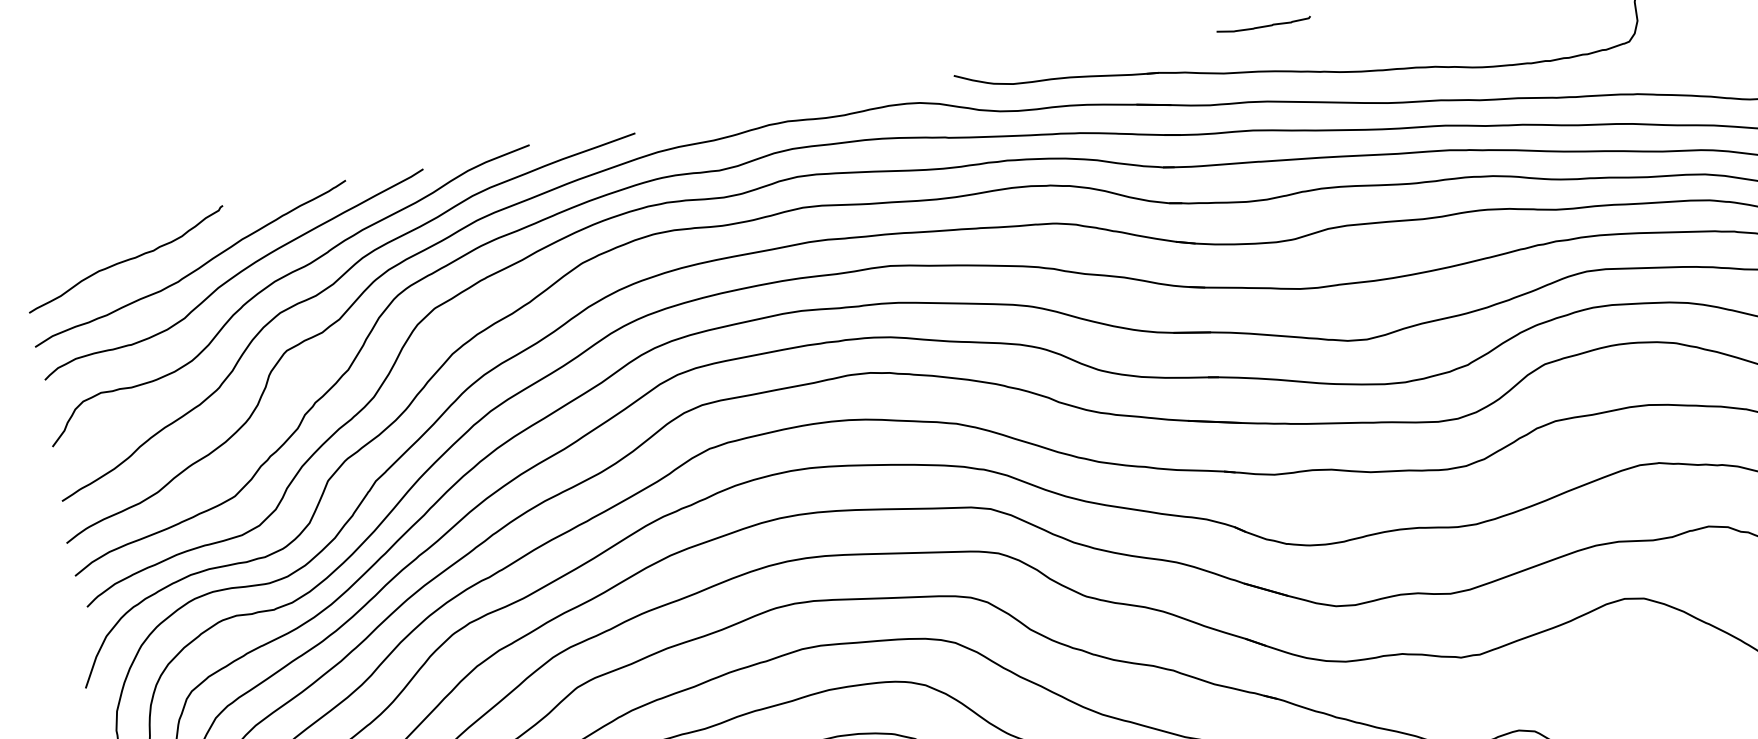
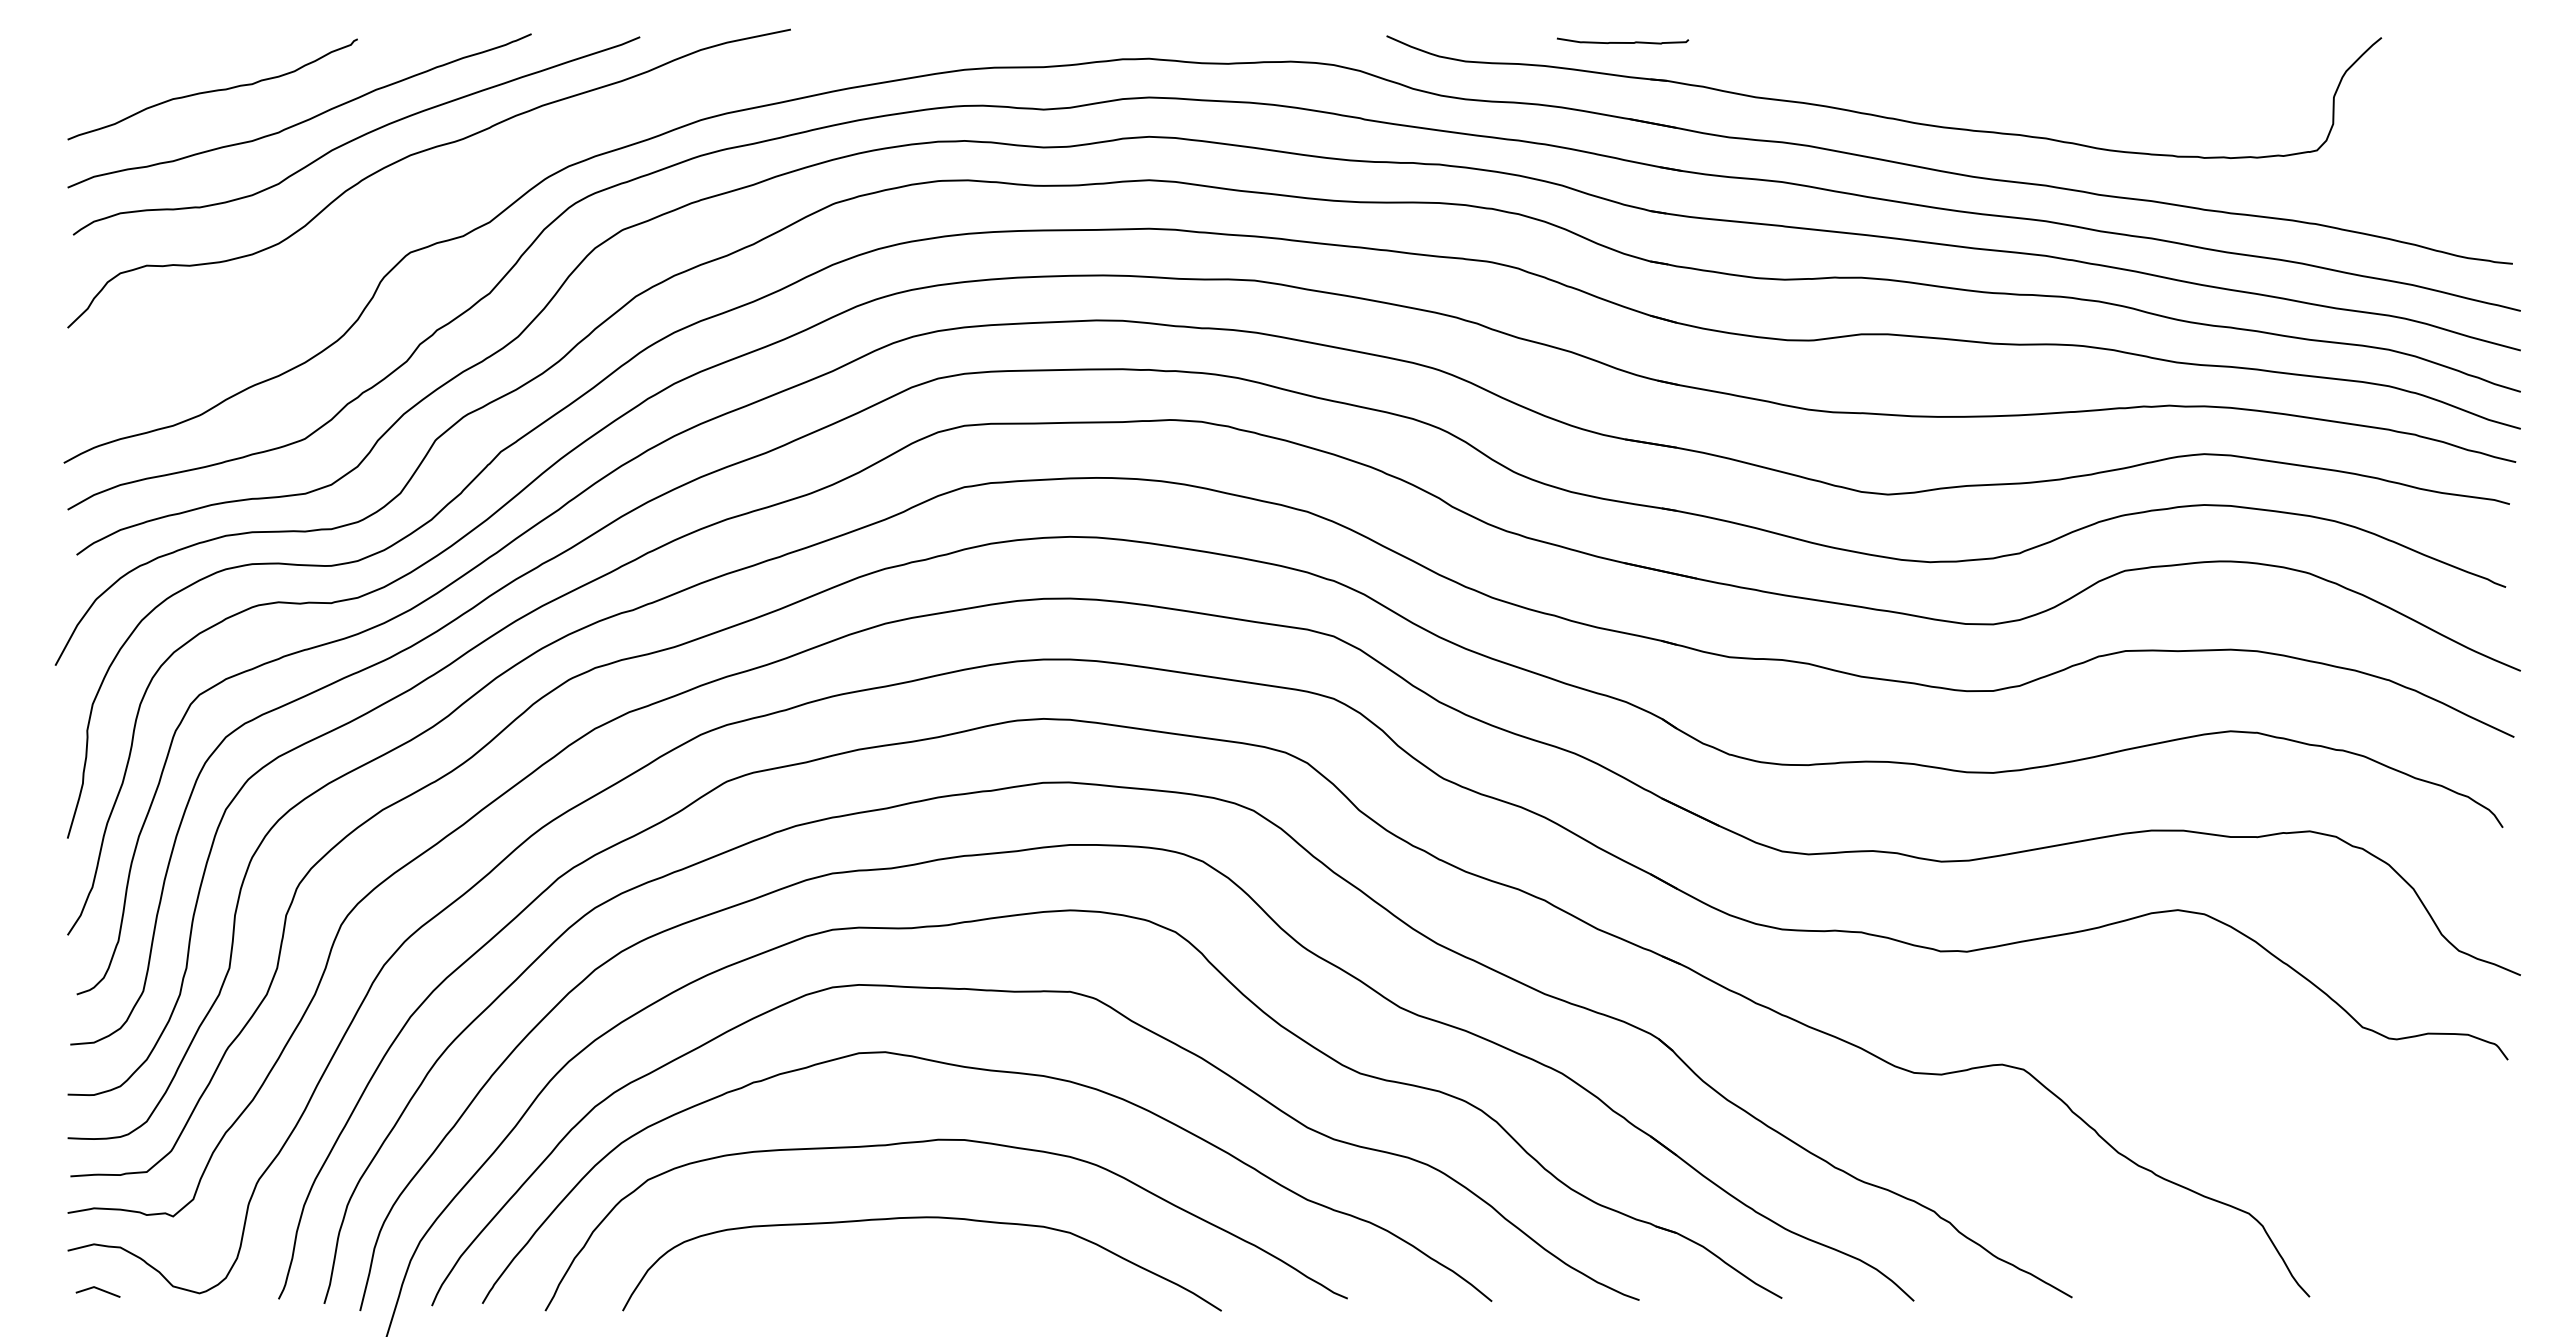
curve: (1264, 26) -> (1623, 42), moved
curve: (331, 286) -> (486, 175), removed

